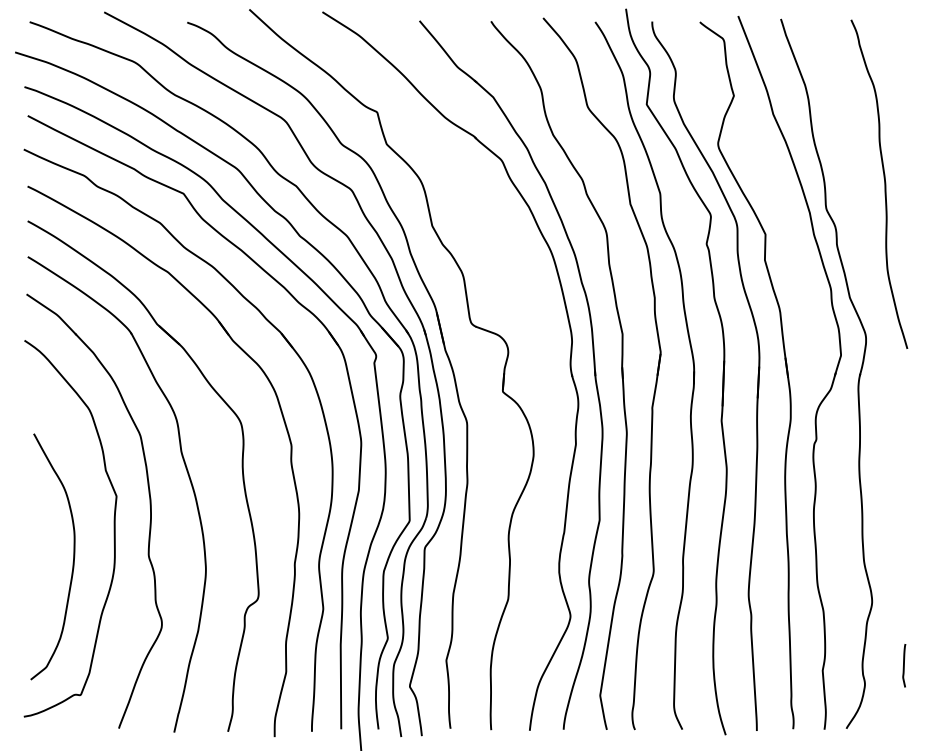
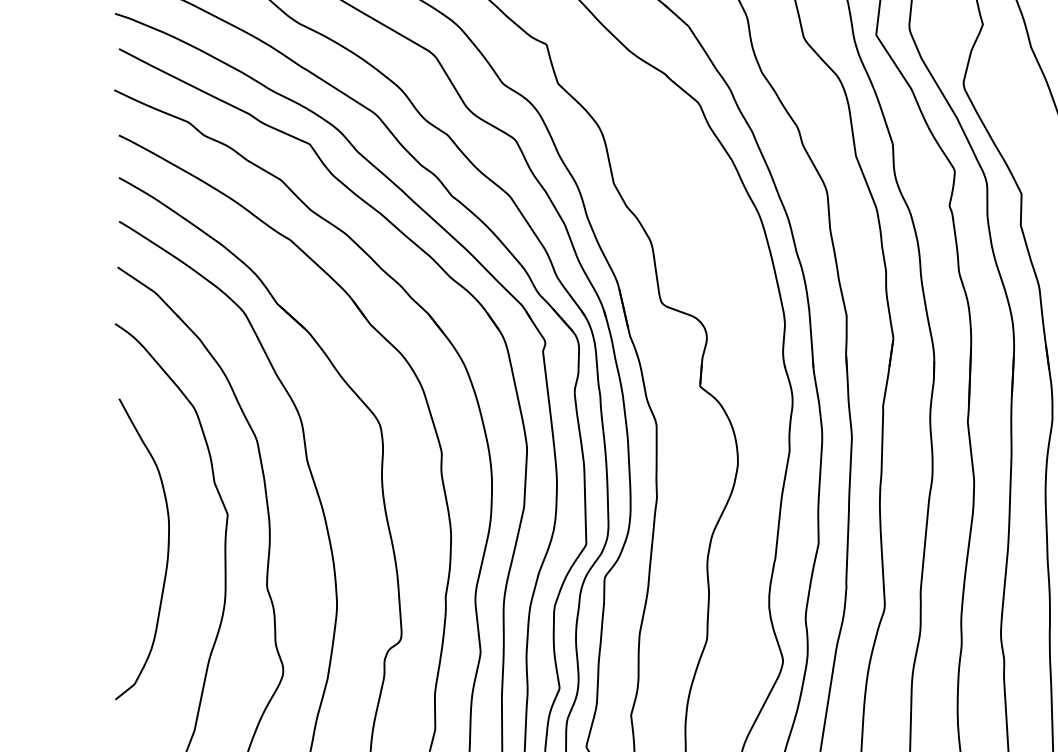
curve: (72, 562) -> (166, 556), moved

